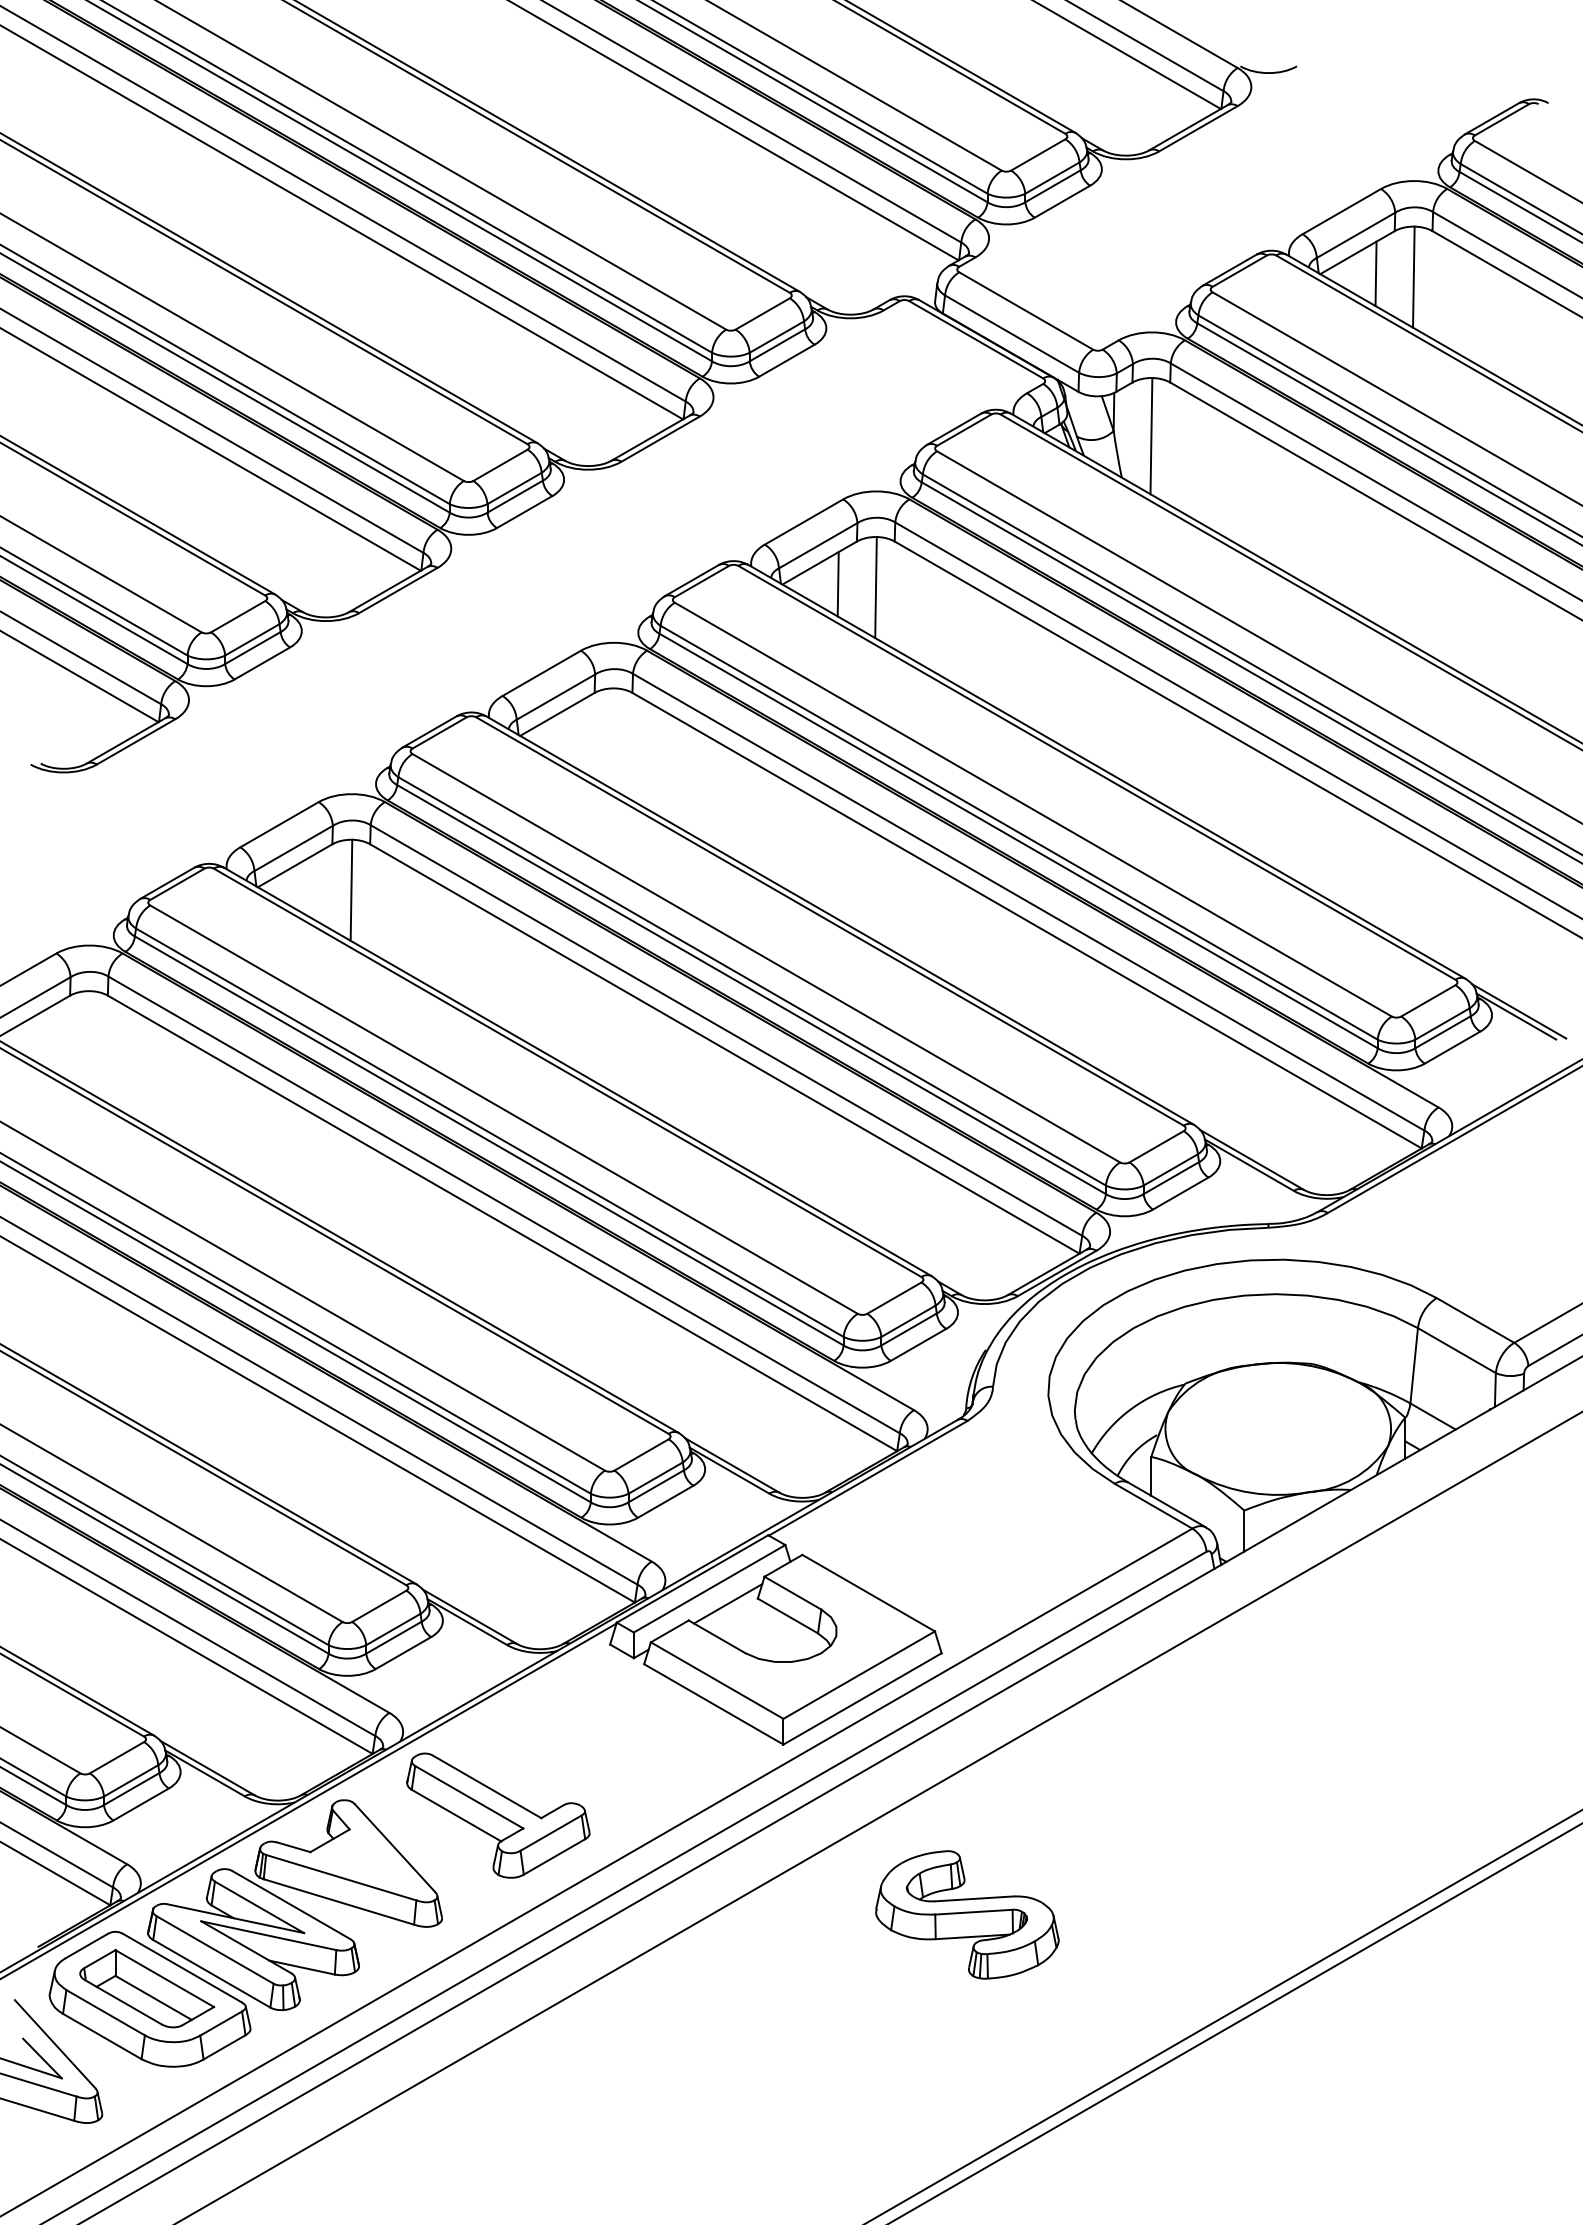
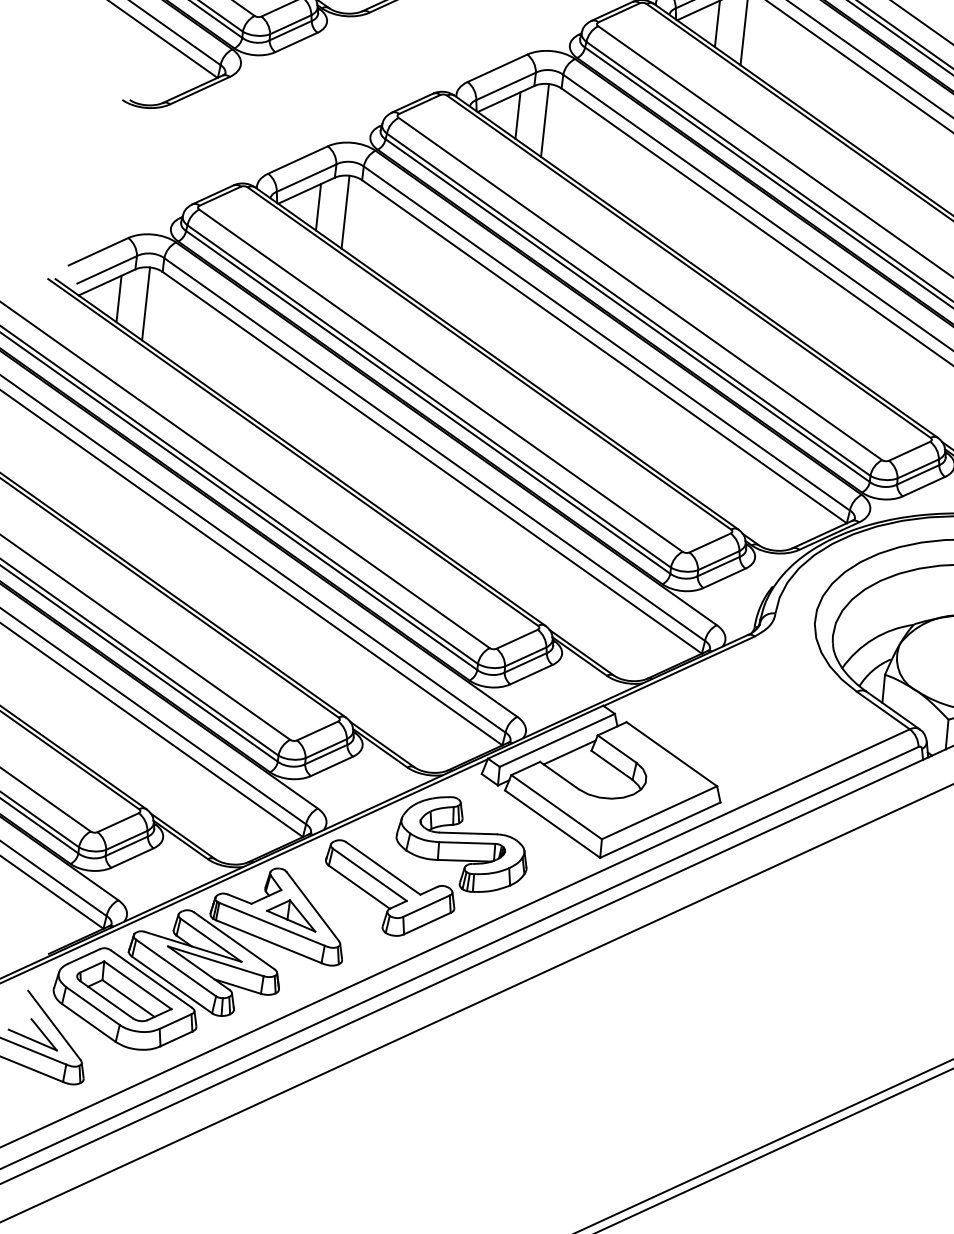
line: (575, 735) -> (517, 115), added
line: (613, 738) -> (544, 120), added
line: (313, 886) -> (318, 206), added
line: (50, 1038) -> (118, 299), added
line: (88, 1041) -> (145, 303), added
part: (366, 1862) -> (291, 915), added
part: (967, 1914) -> (462, 844), moved

